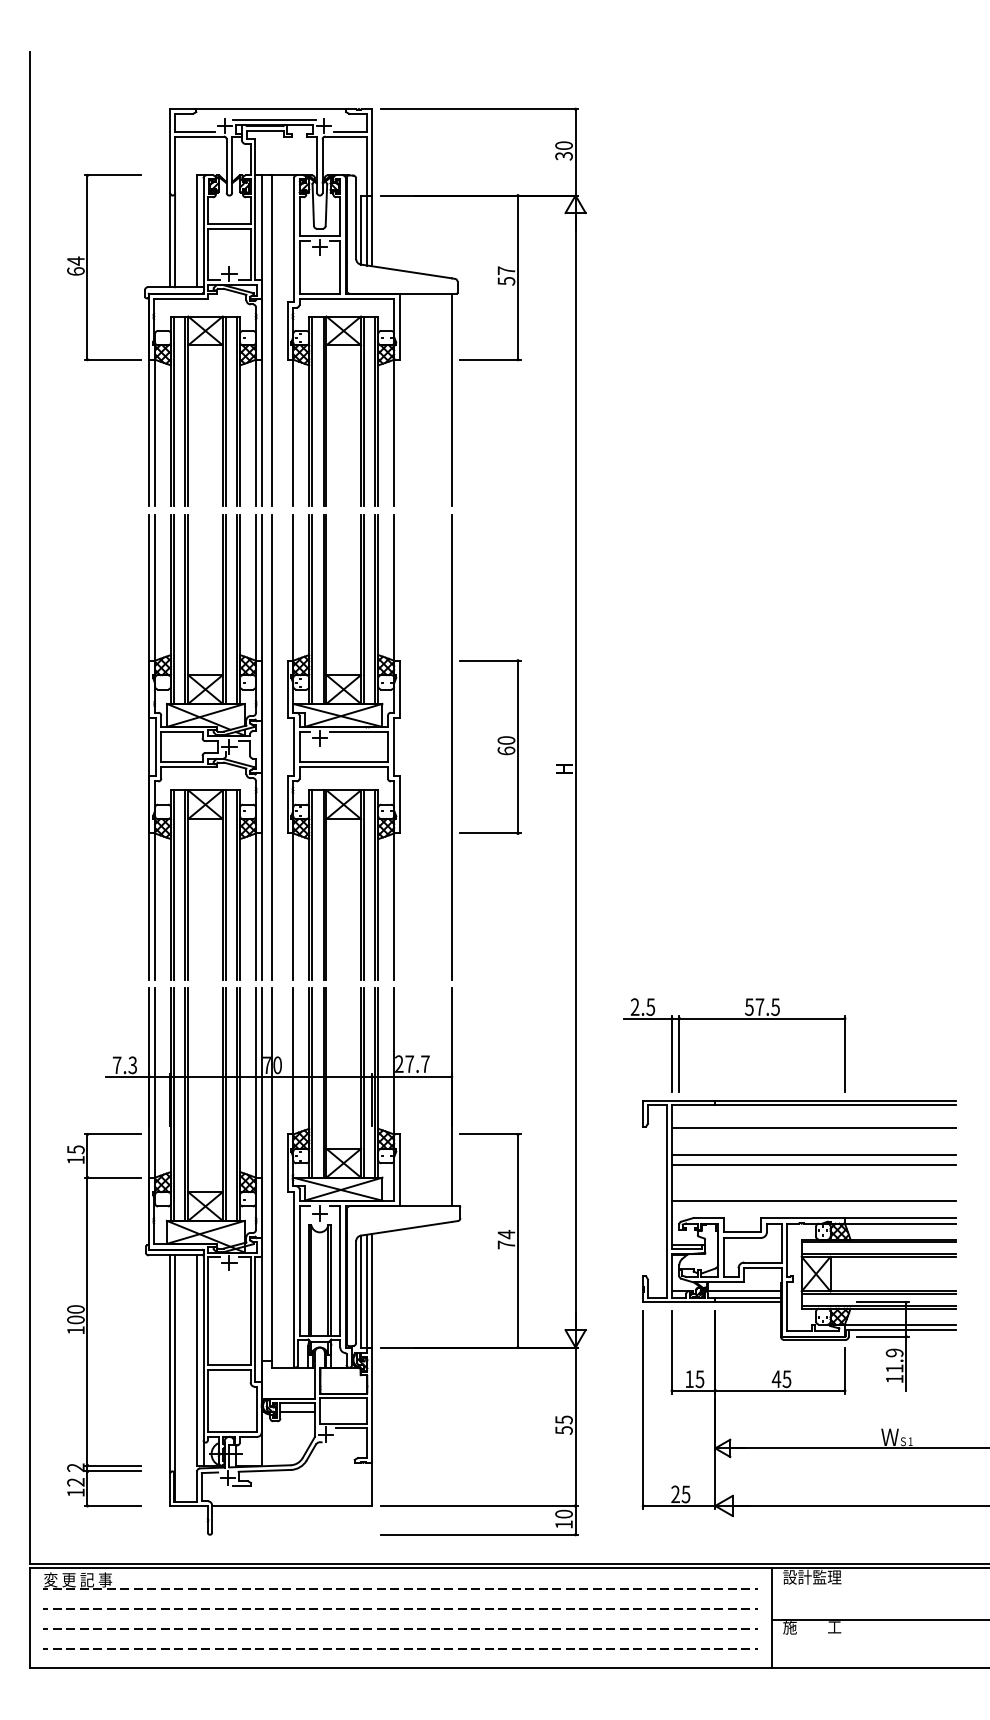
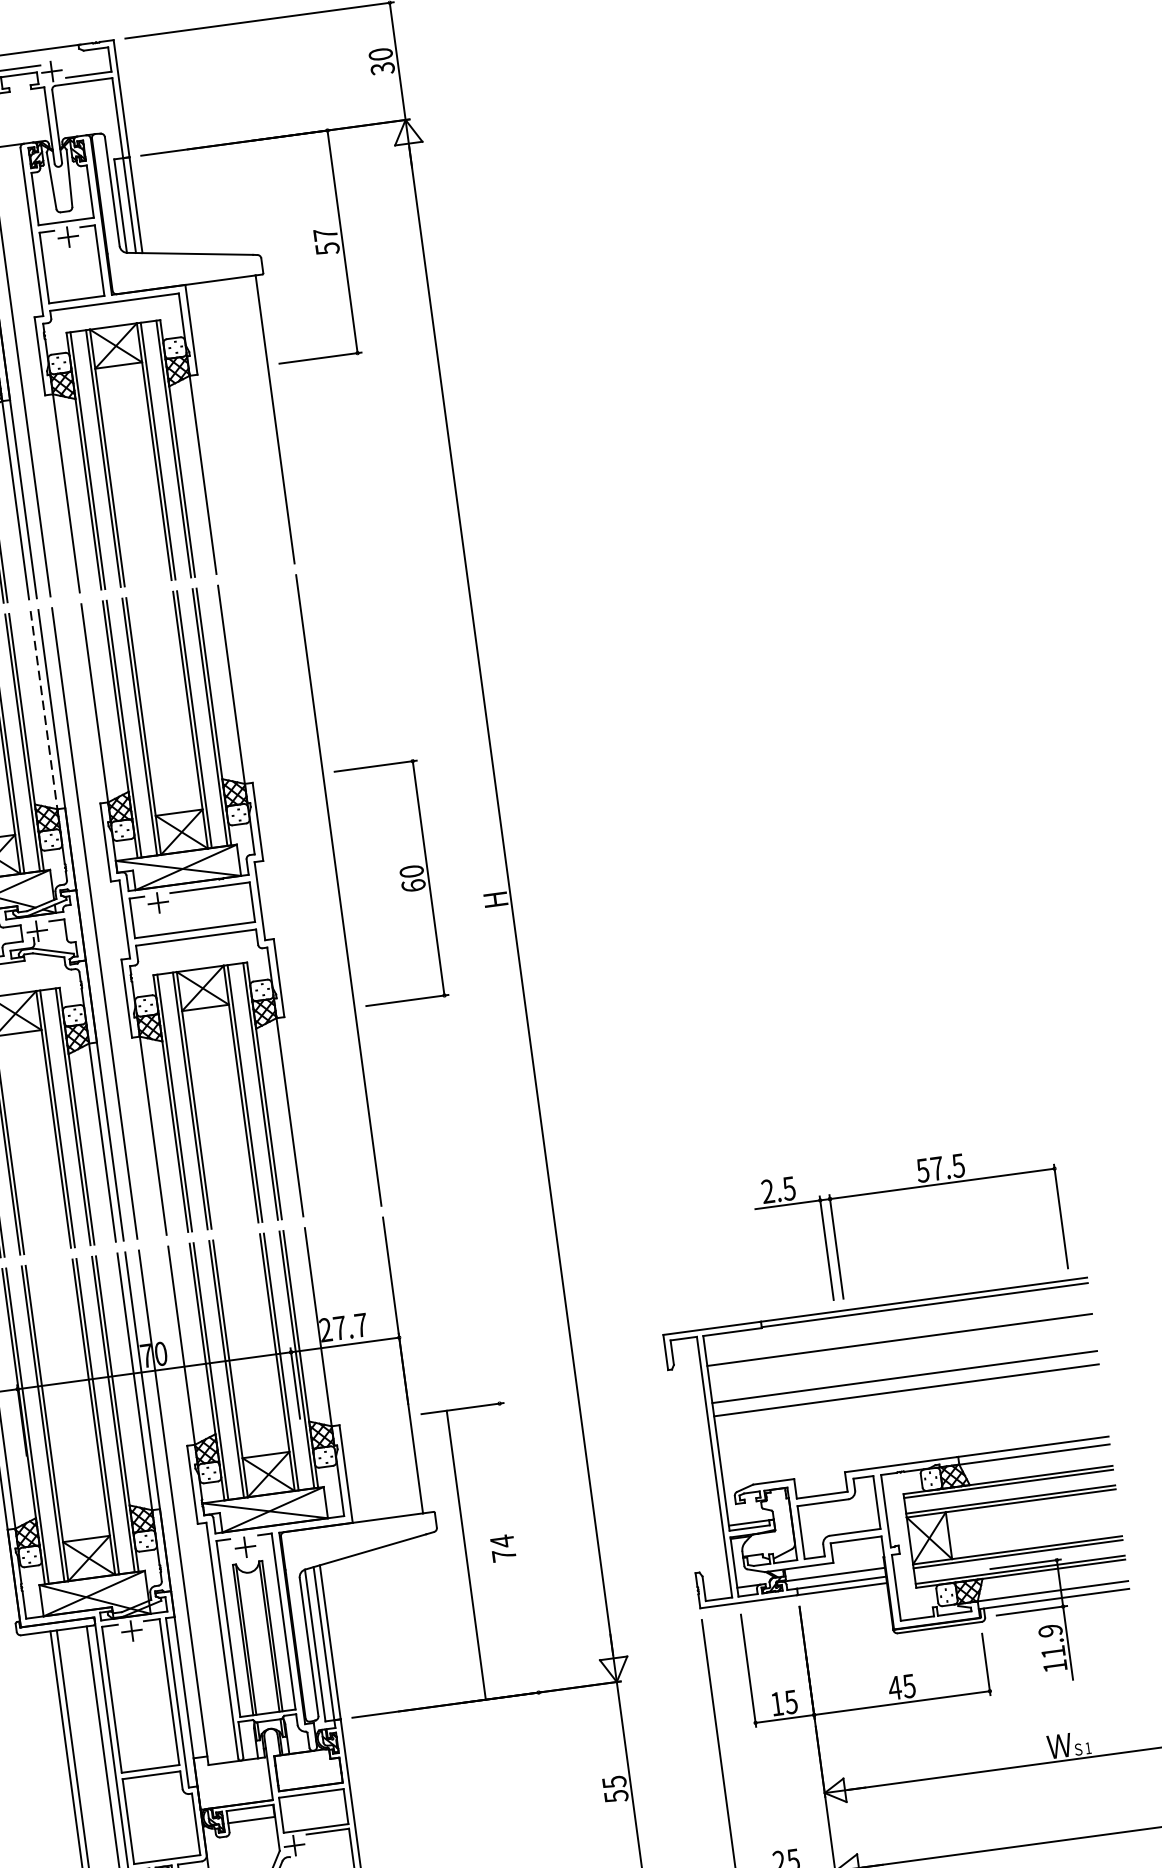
line: (255, 588) -> (43, 711), solid -> dashed
part: (734, 1019) -> (905, 1190), moved
line: (813, 1200) -> (912, 1438), removed
line: (518, 1240) -> (466, 1554), moved

